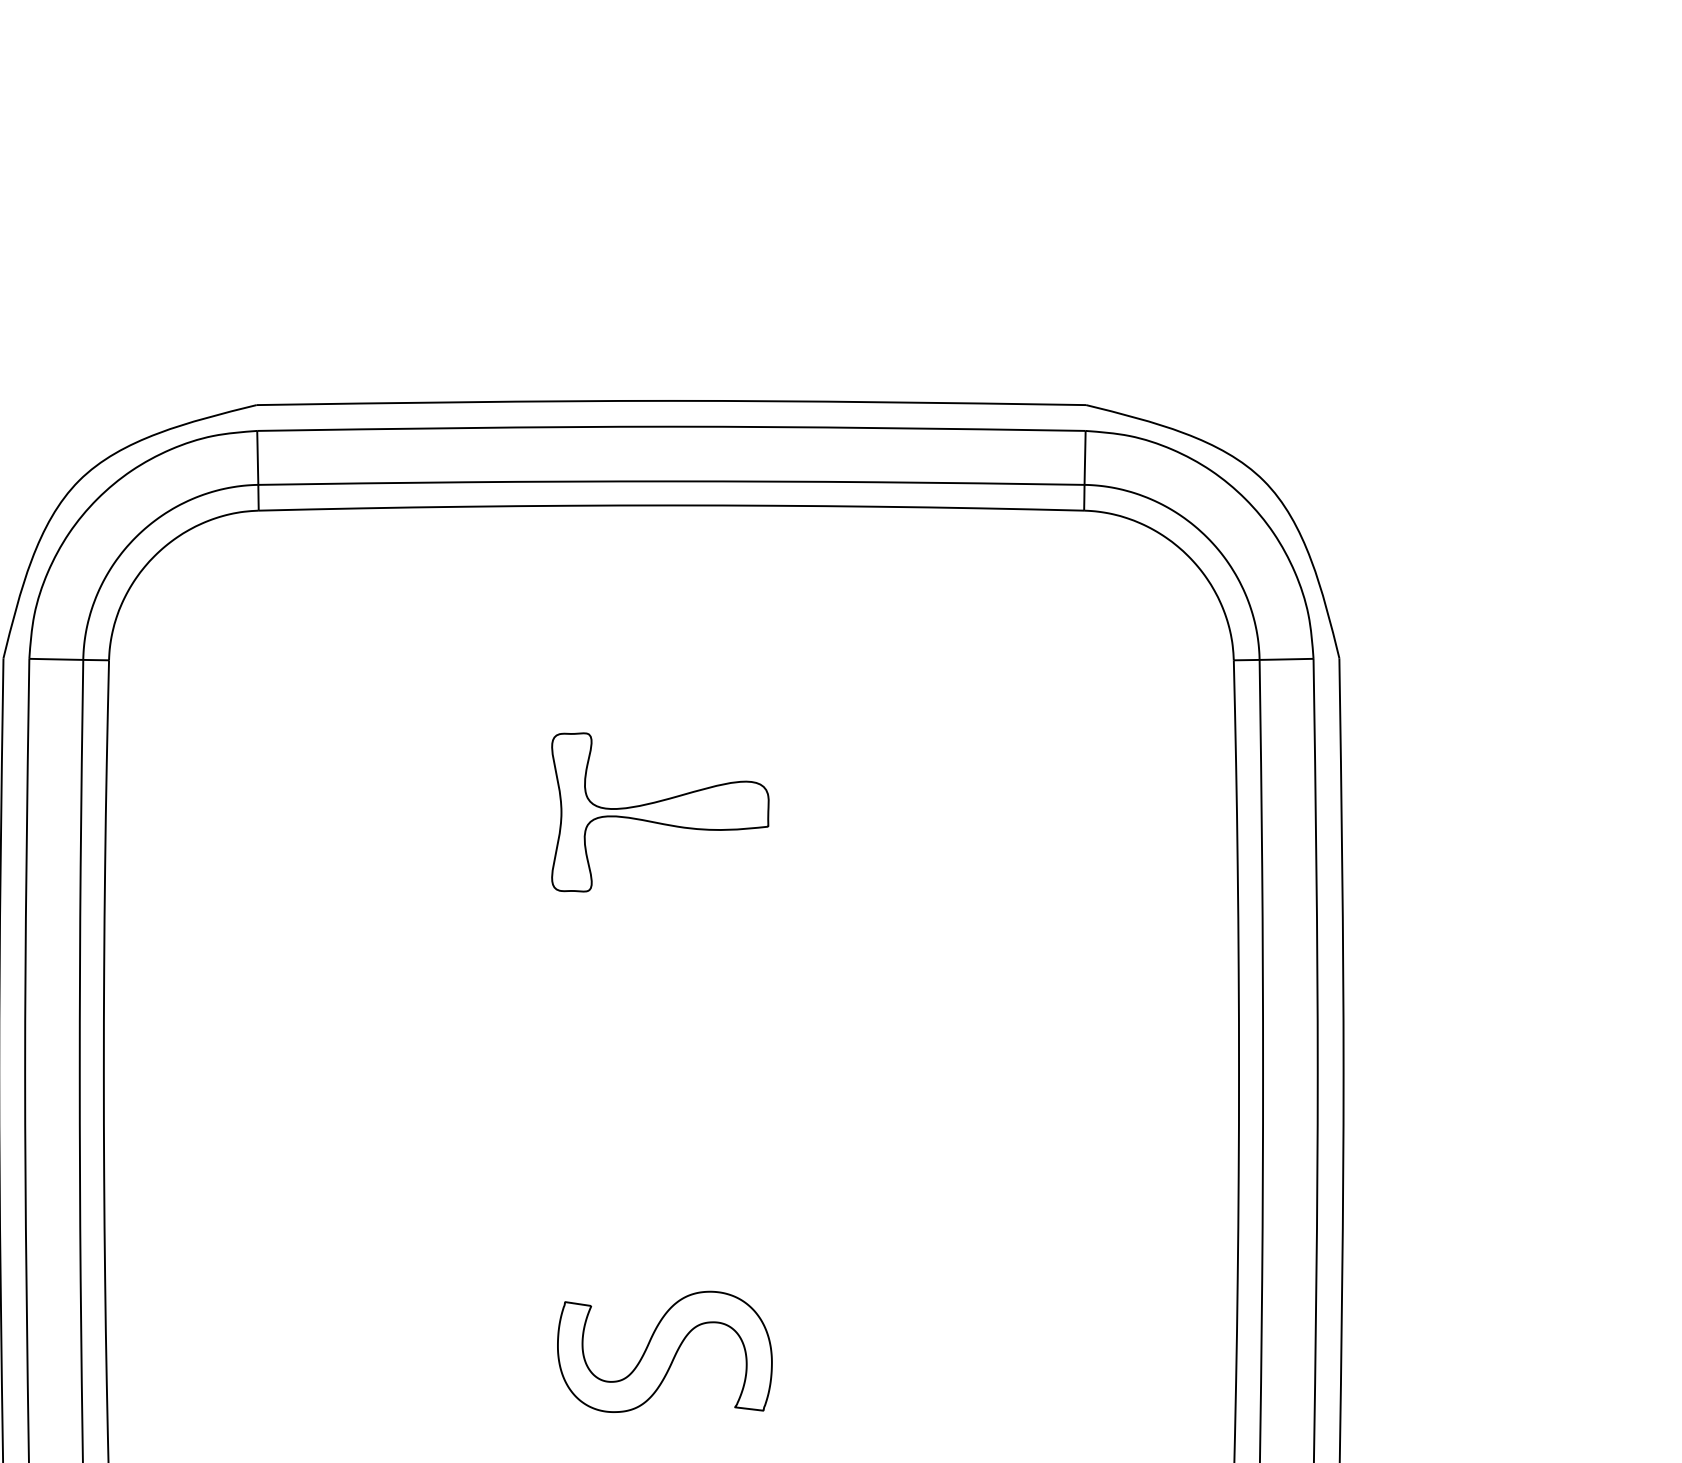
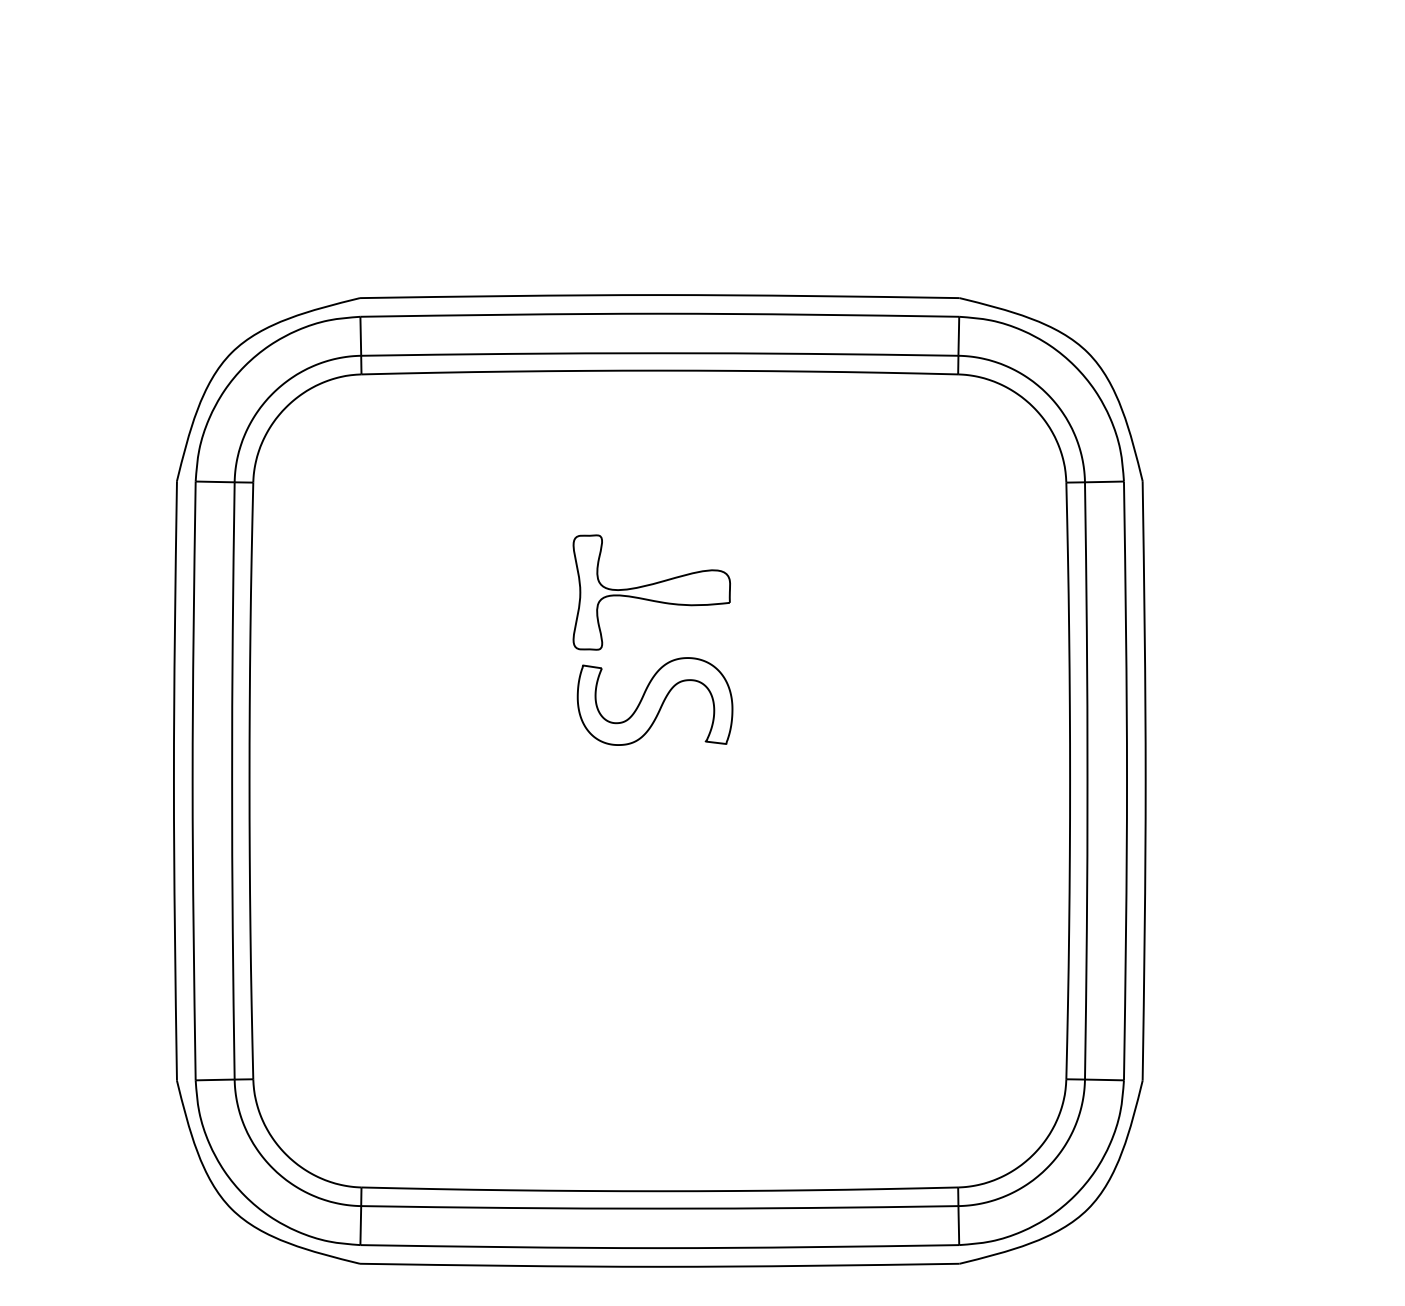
part: (664, 1351) -> (654, 701), moved

